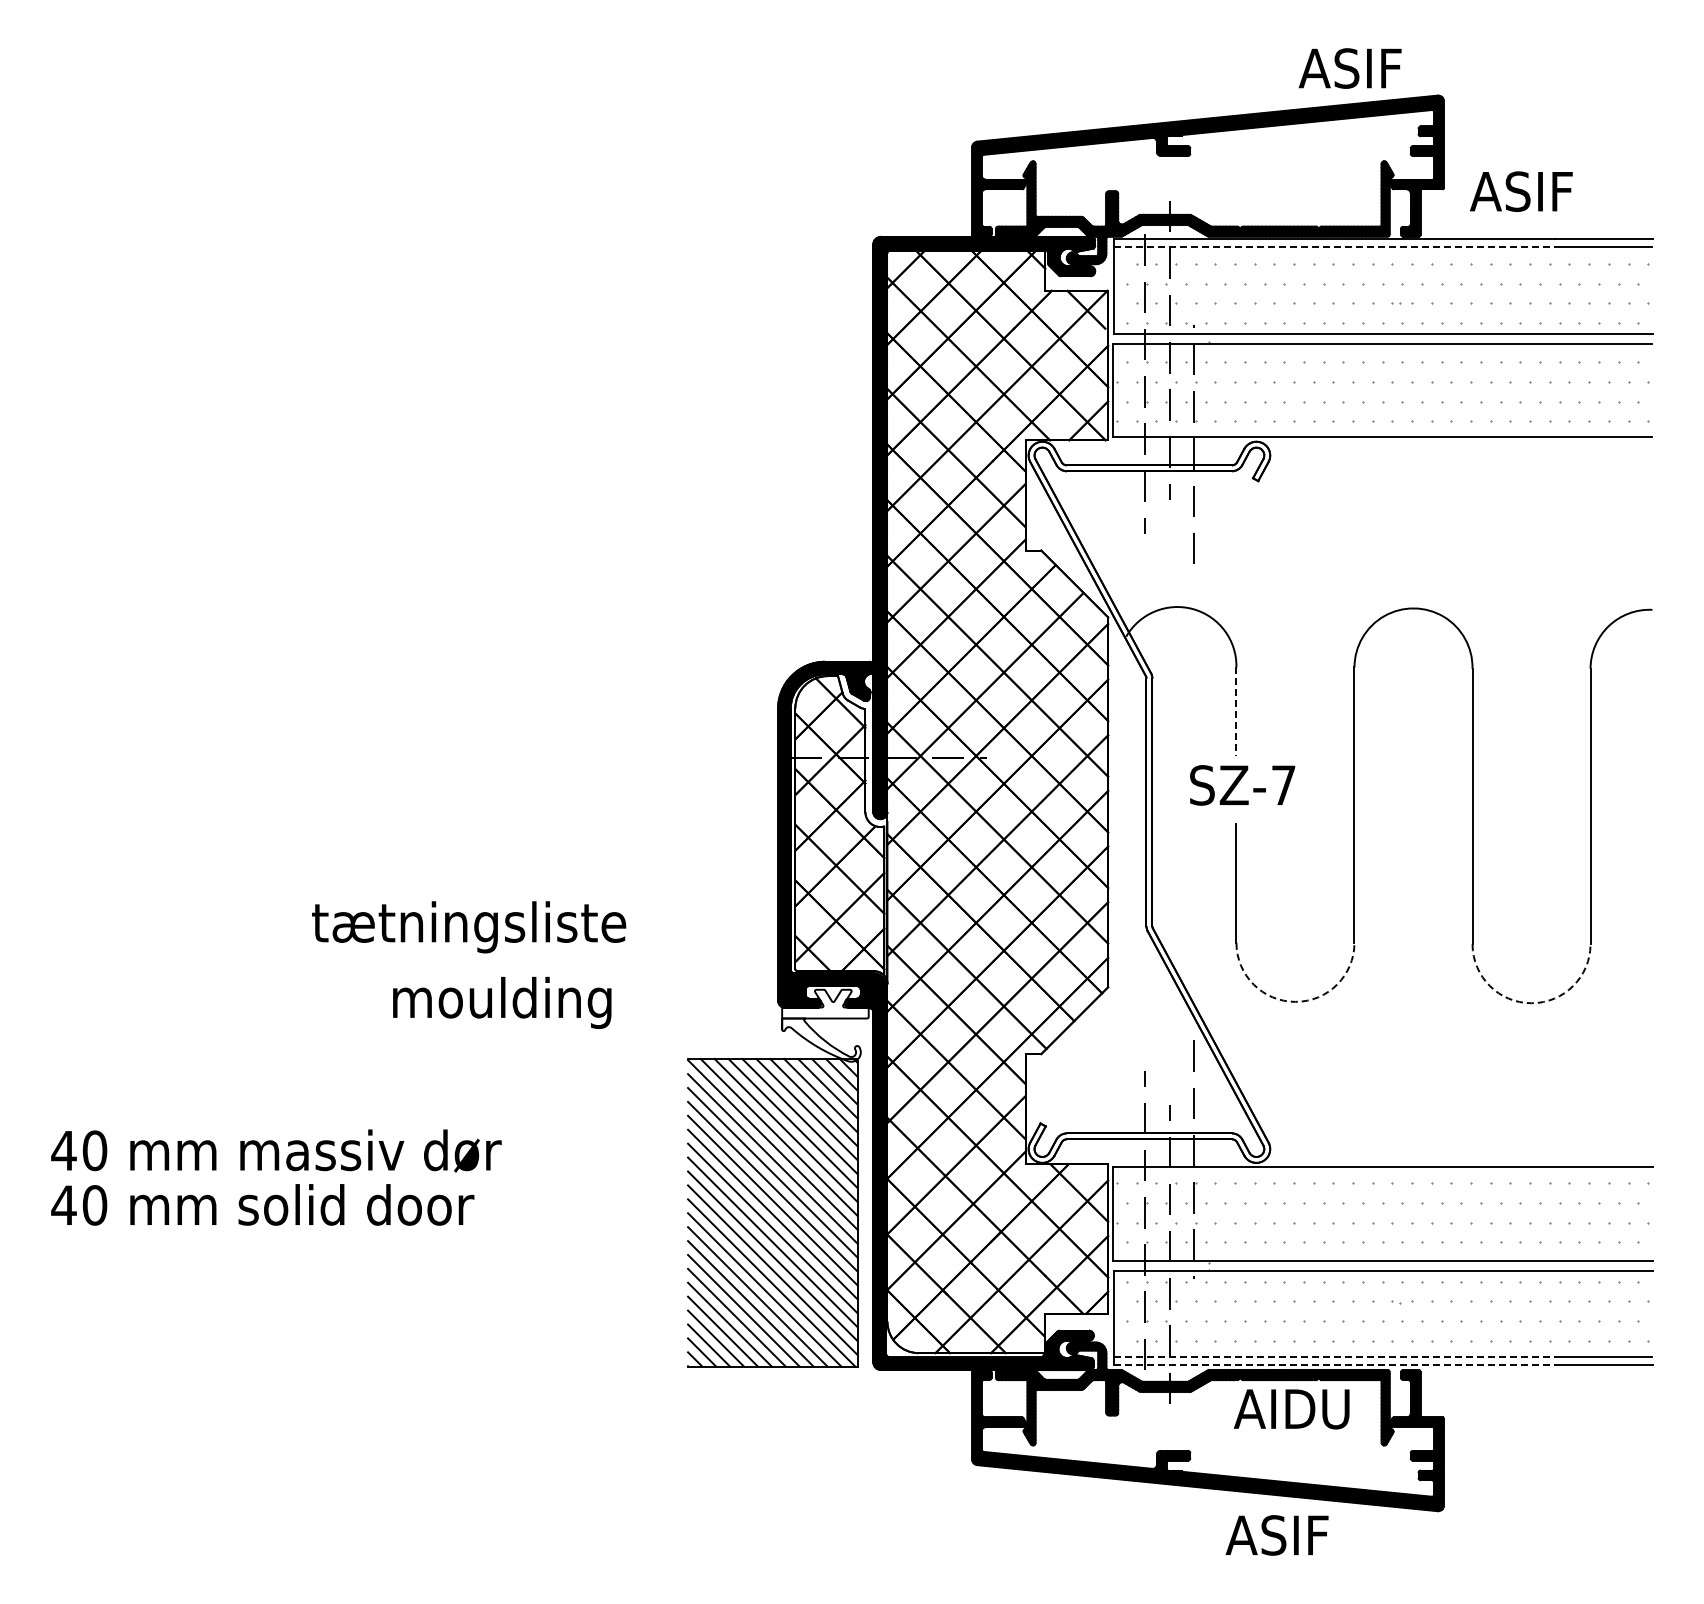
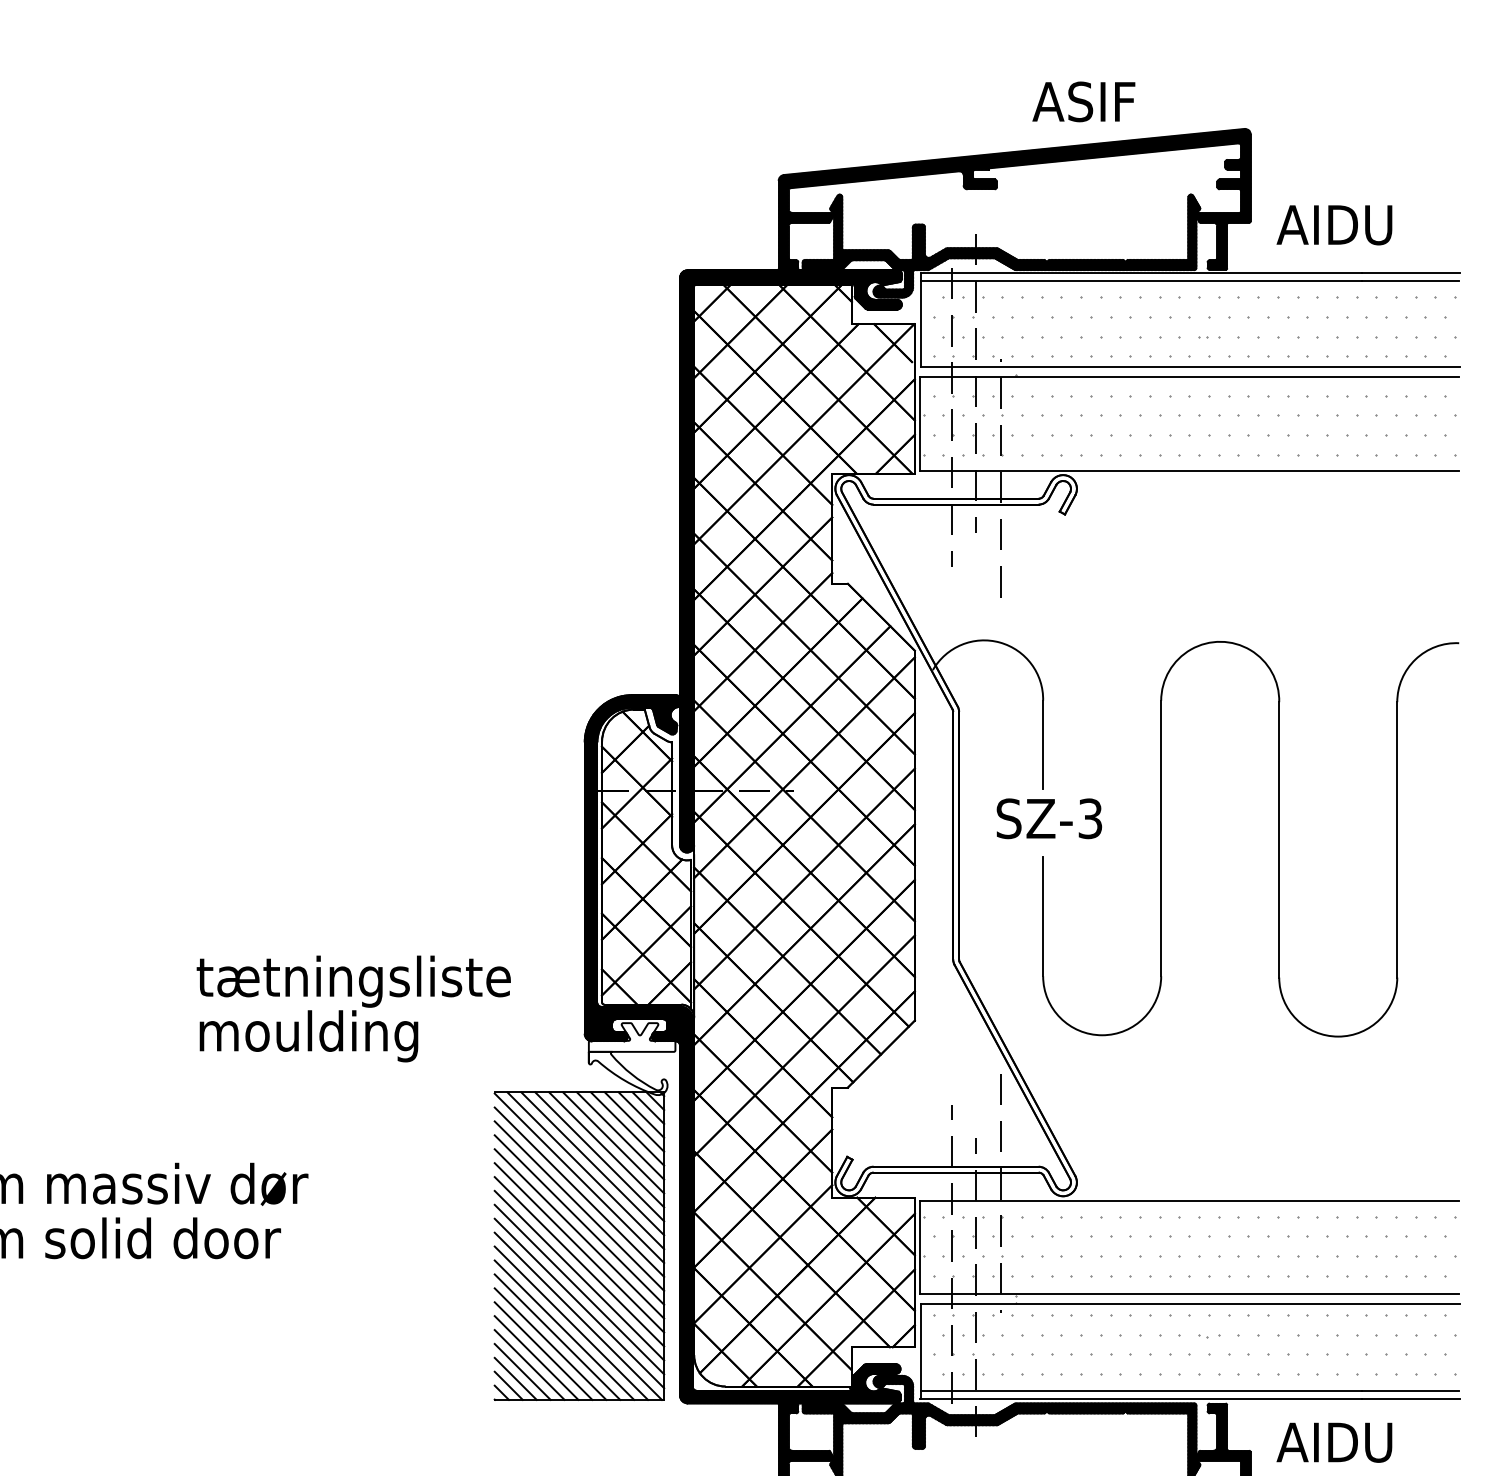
text: (1349, 68) -> (1083, 101), moved
text: (1545, 191) -> (1352, 224), ASIF -> AIDU
line: (1335, 247) -> (1142, 280), dashed -> solid
line: (1236, 712) -> (1043, 745), dashed -> solid
text: (1283, 785) -> (1090, 818), SZ-7 -> SZ-3
text: (469, 927) -> (354, 981), moved
arc: (1295, 1001) -> (1102, 1034), dashed -> solid
arc: (1531, 1003) -> (1338, 1036), dashed -> solid
line: (1335, 1357) -> (1142, 1390), dashed -> solid
line: (1334, 1365) -> (1141, 1398), dashed -> solid
text: (1291, 1409) -> (1334, 1442), moved

